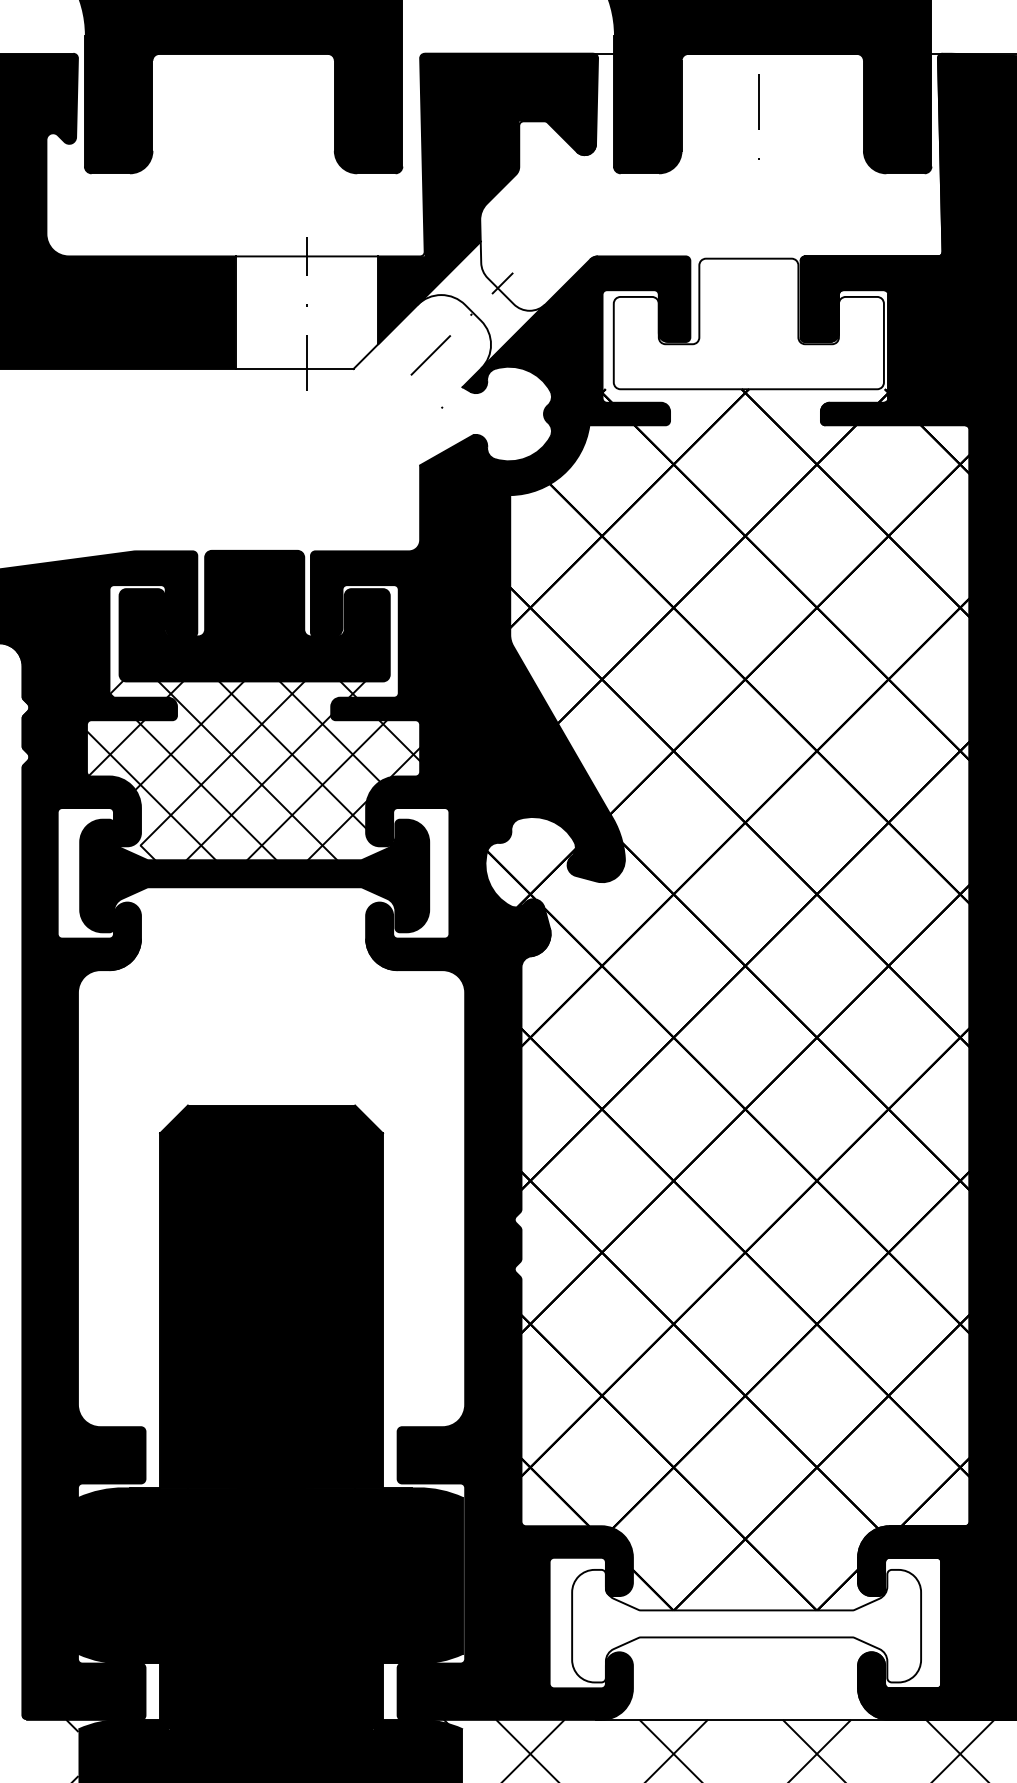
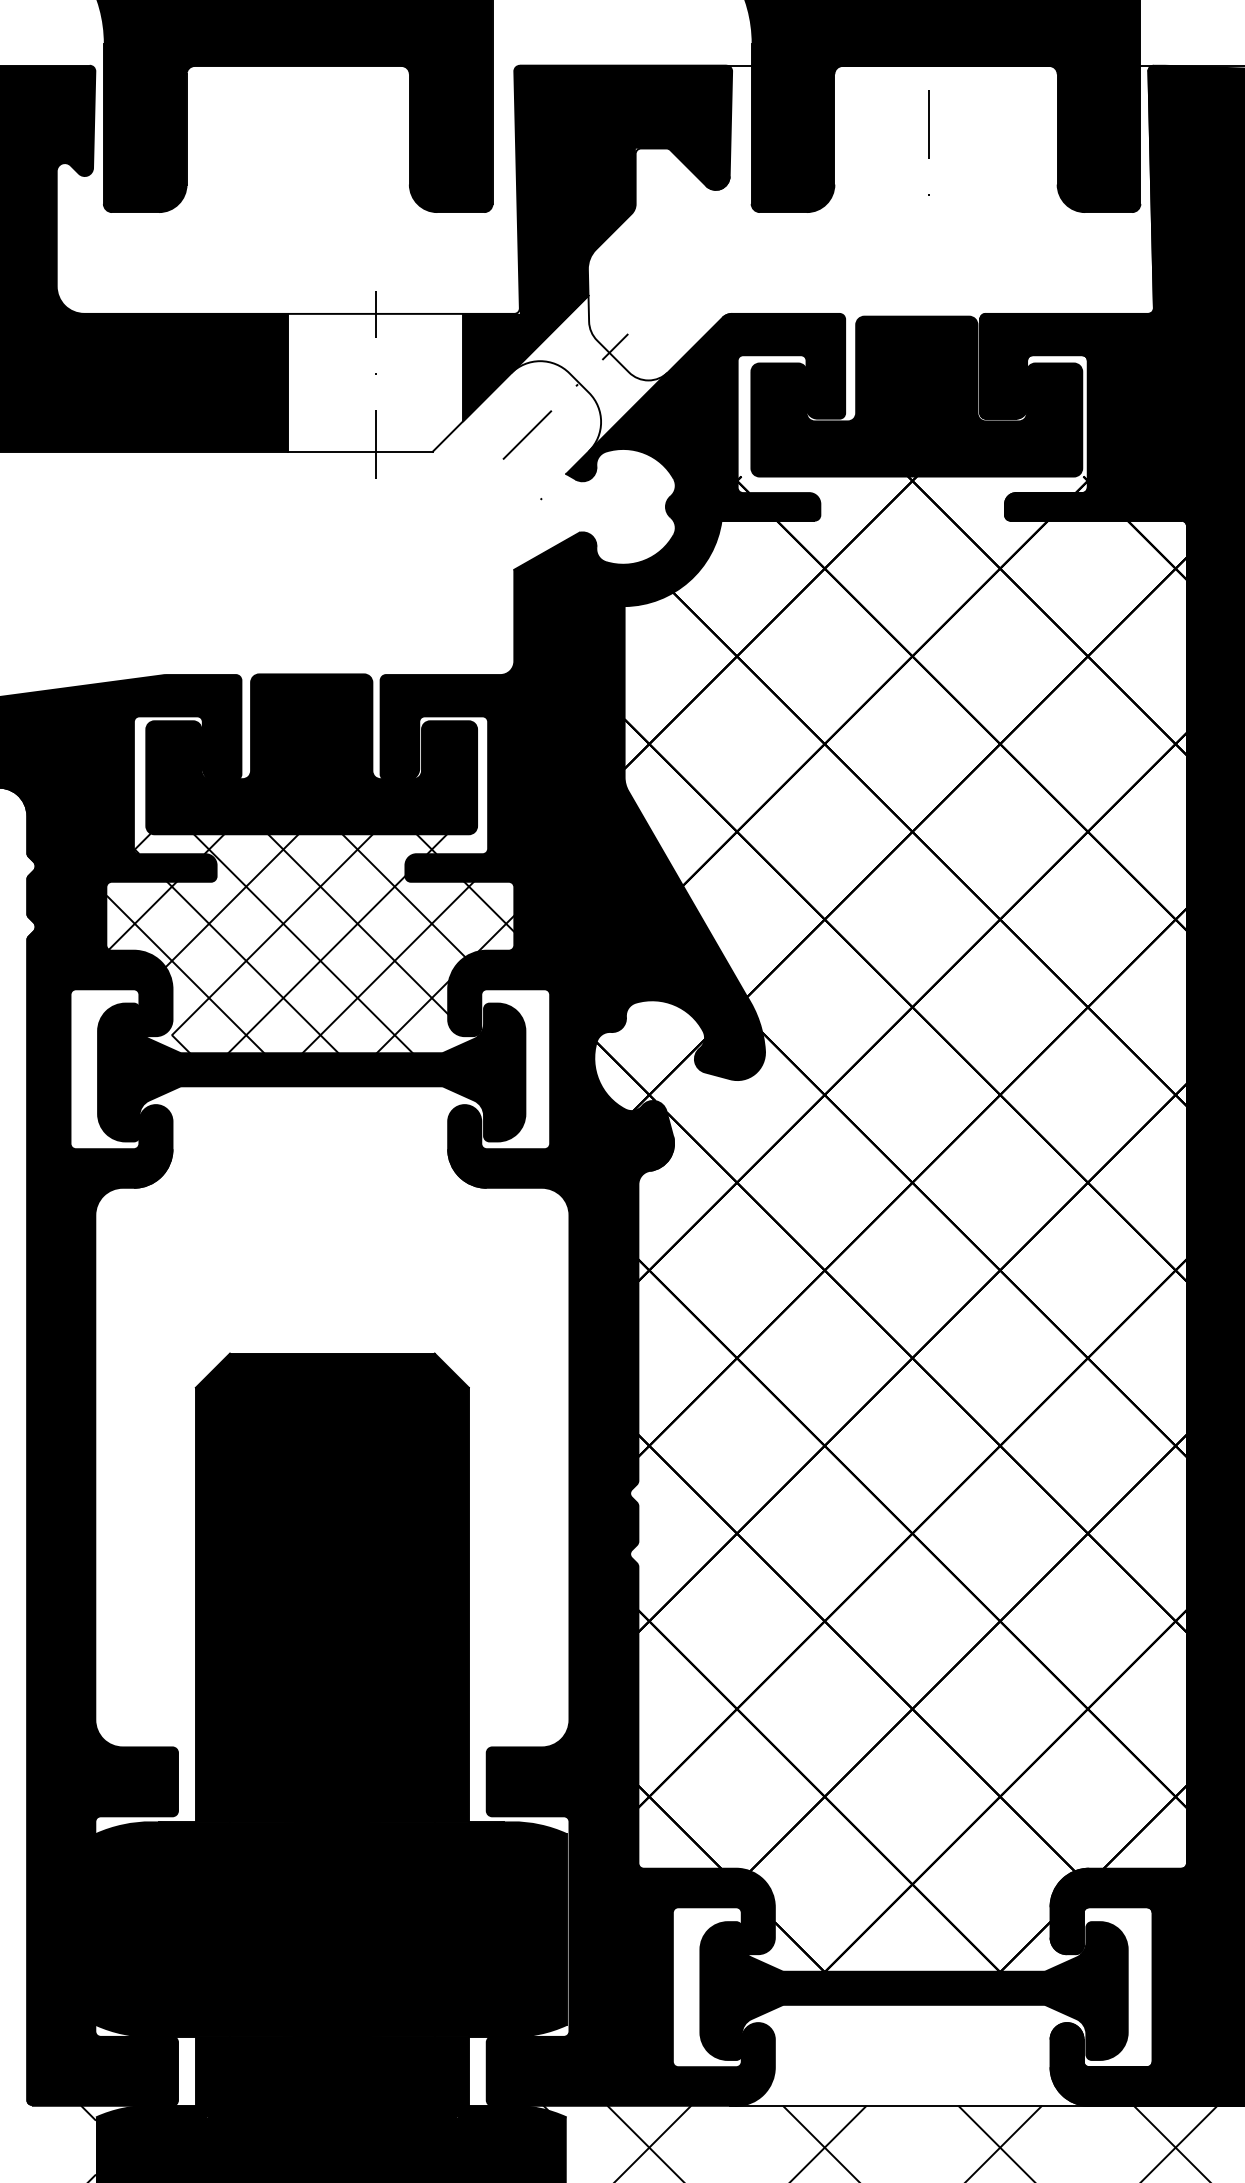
fill: (748, 323) -> (916, 396), added
fill: (746, 1625) -> (913, 1990), added

